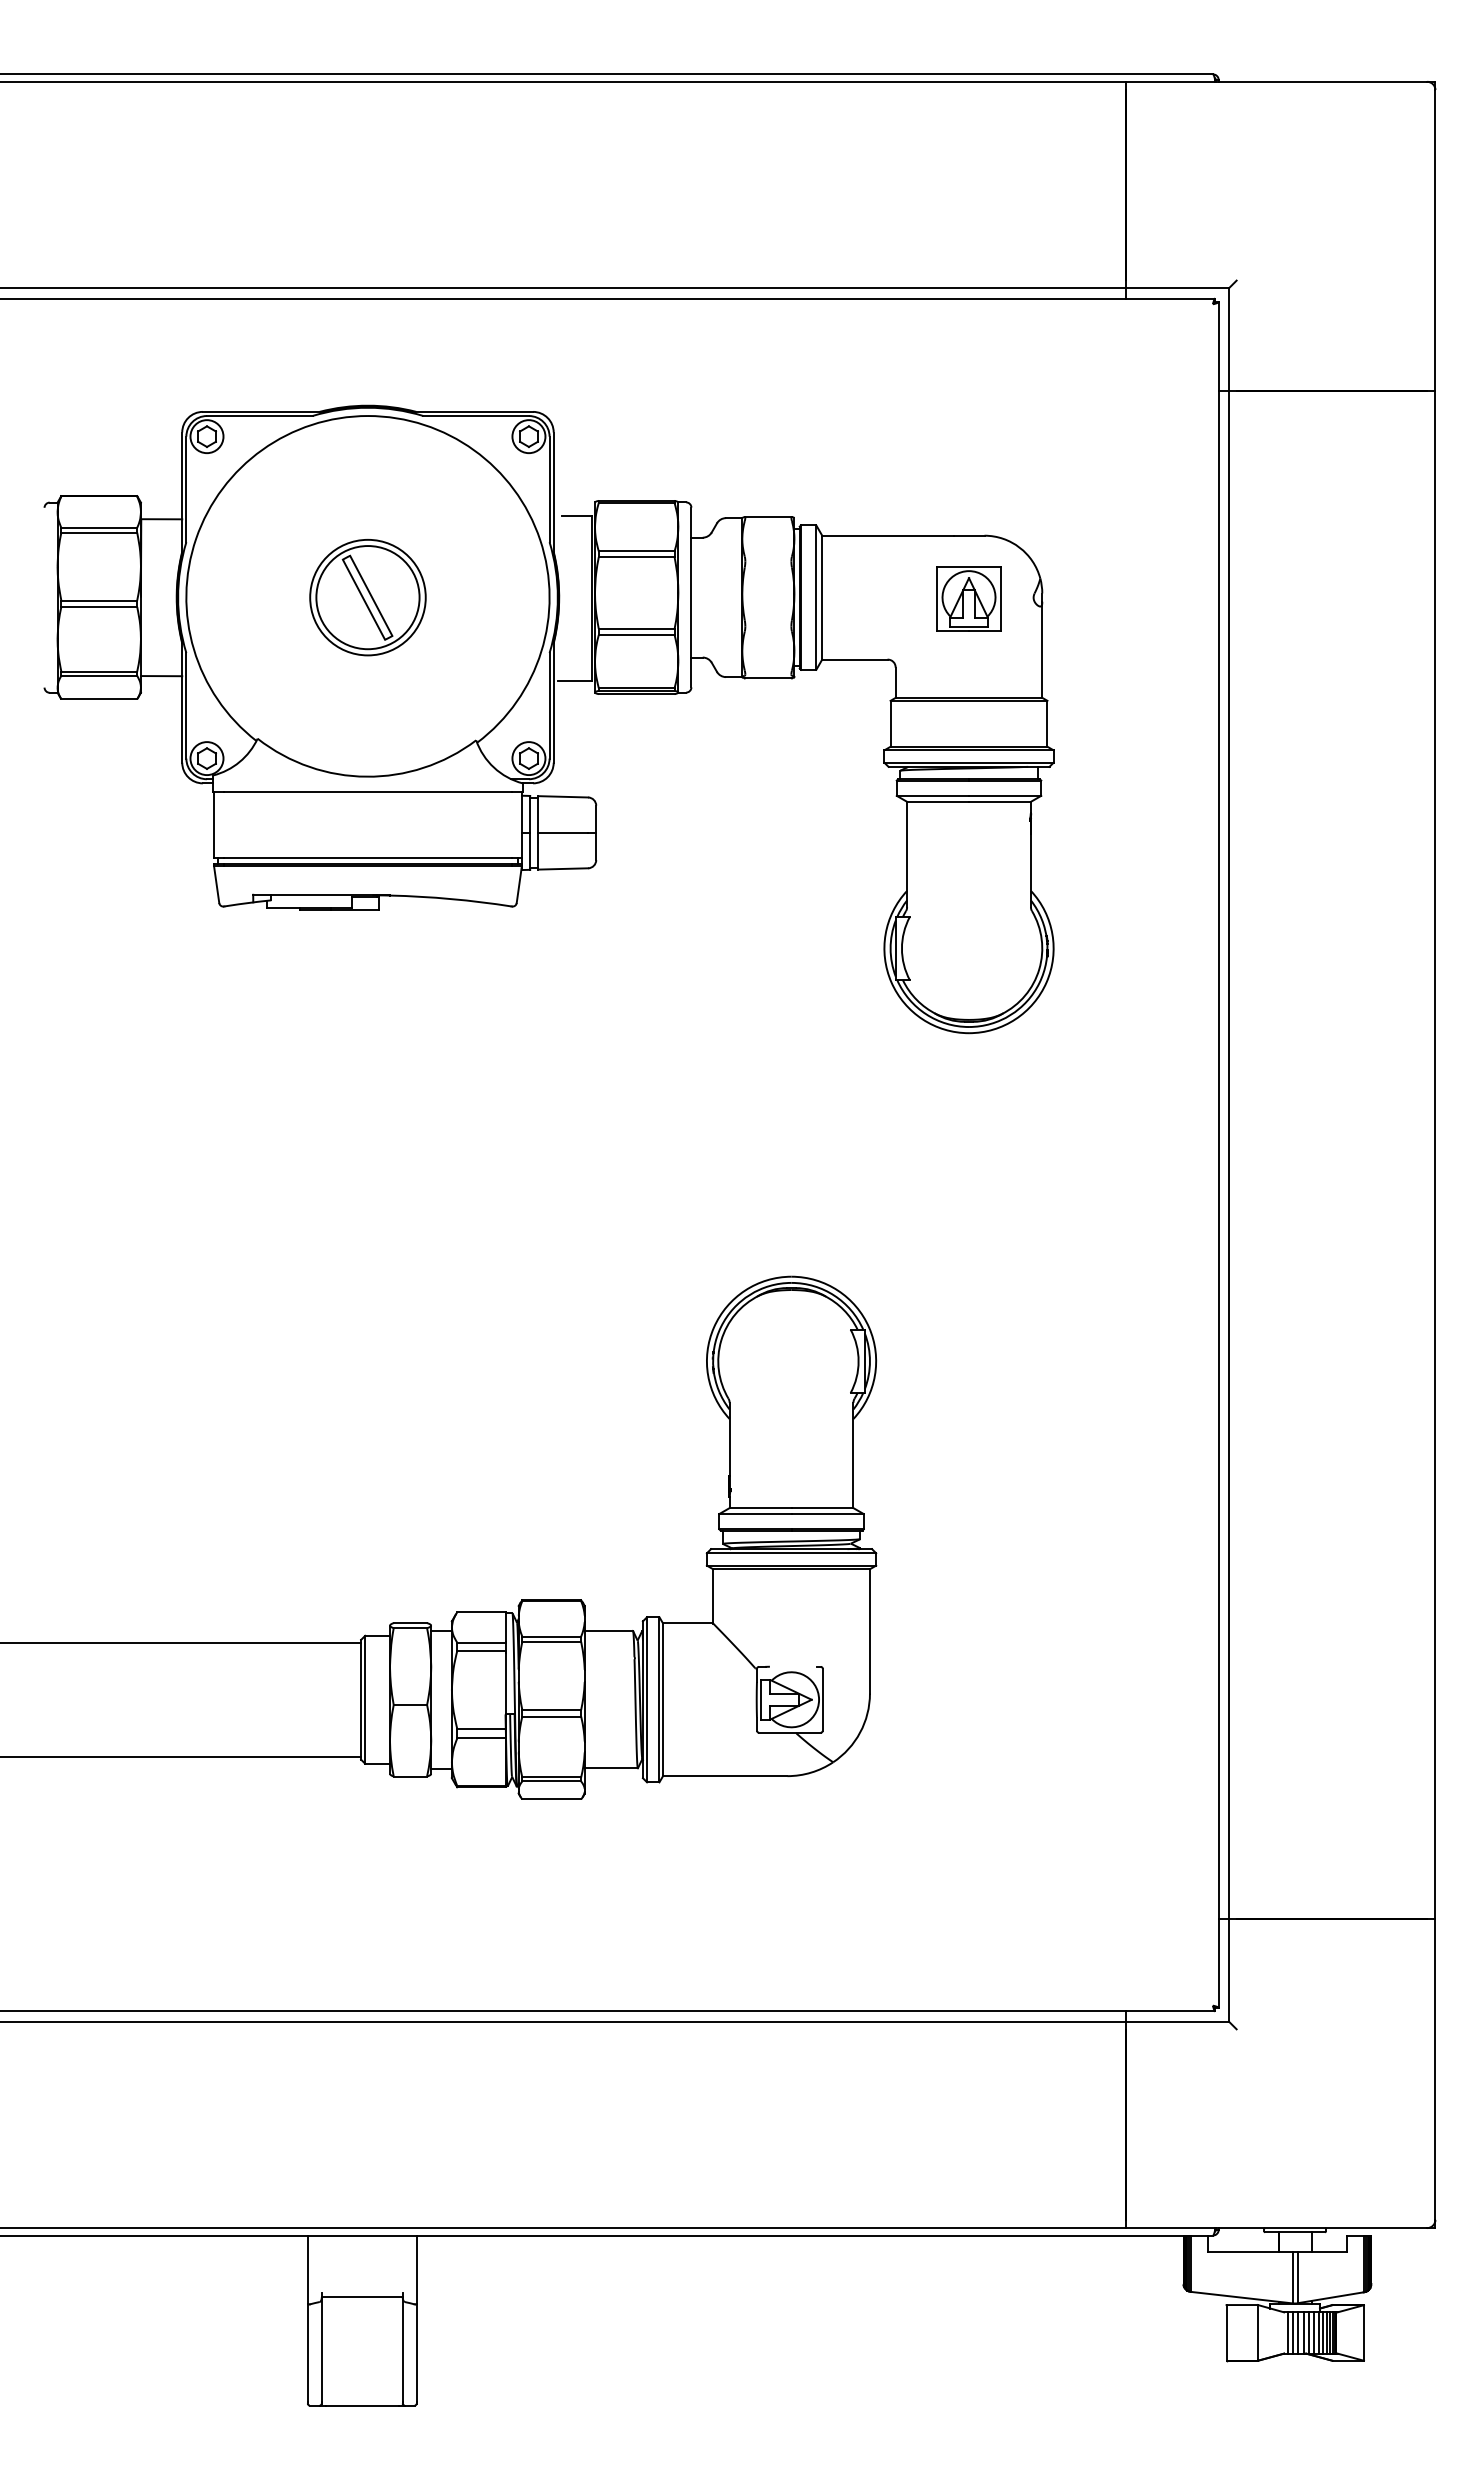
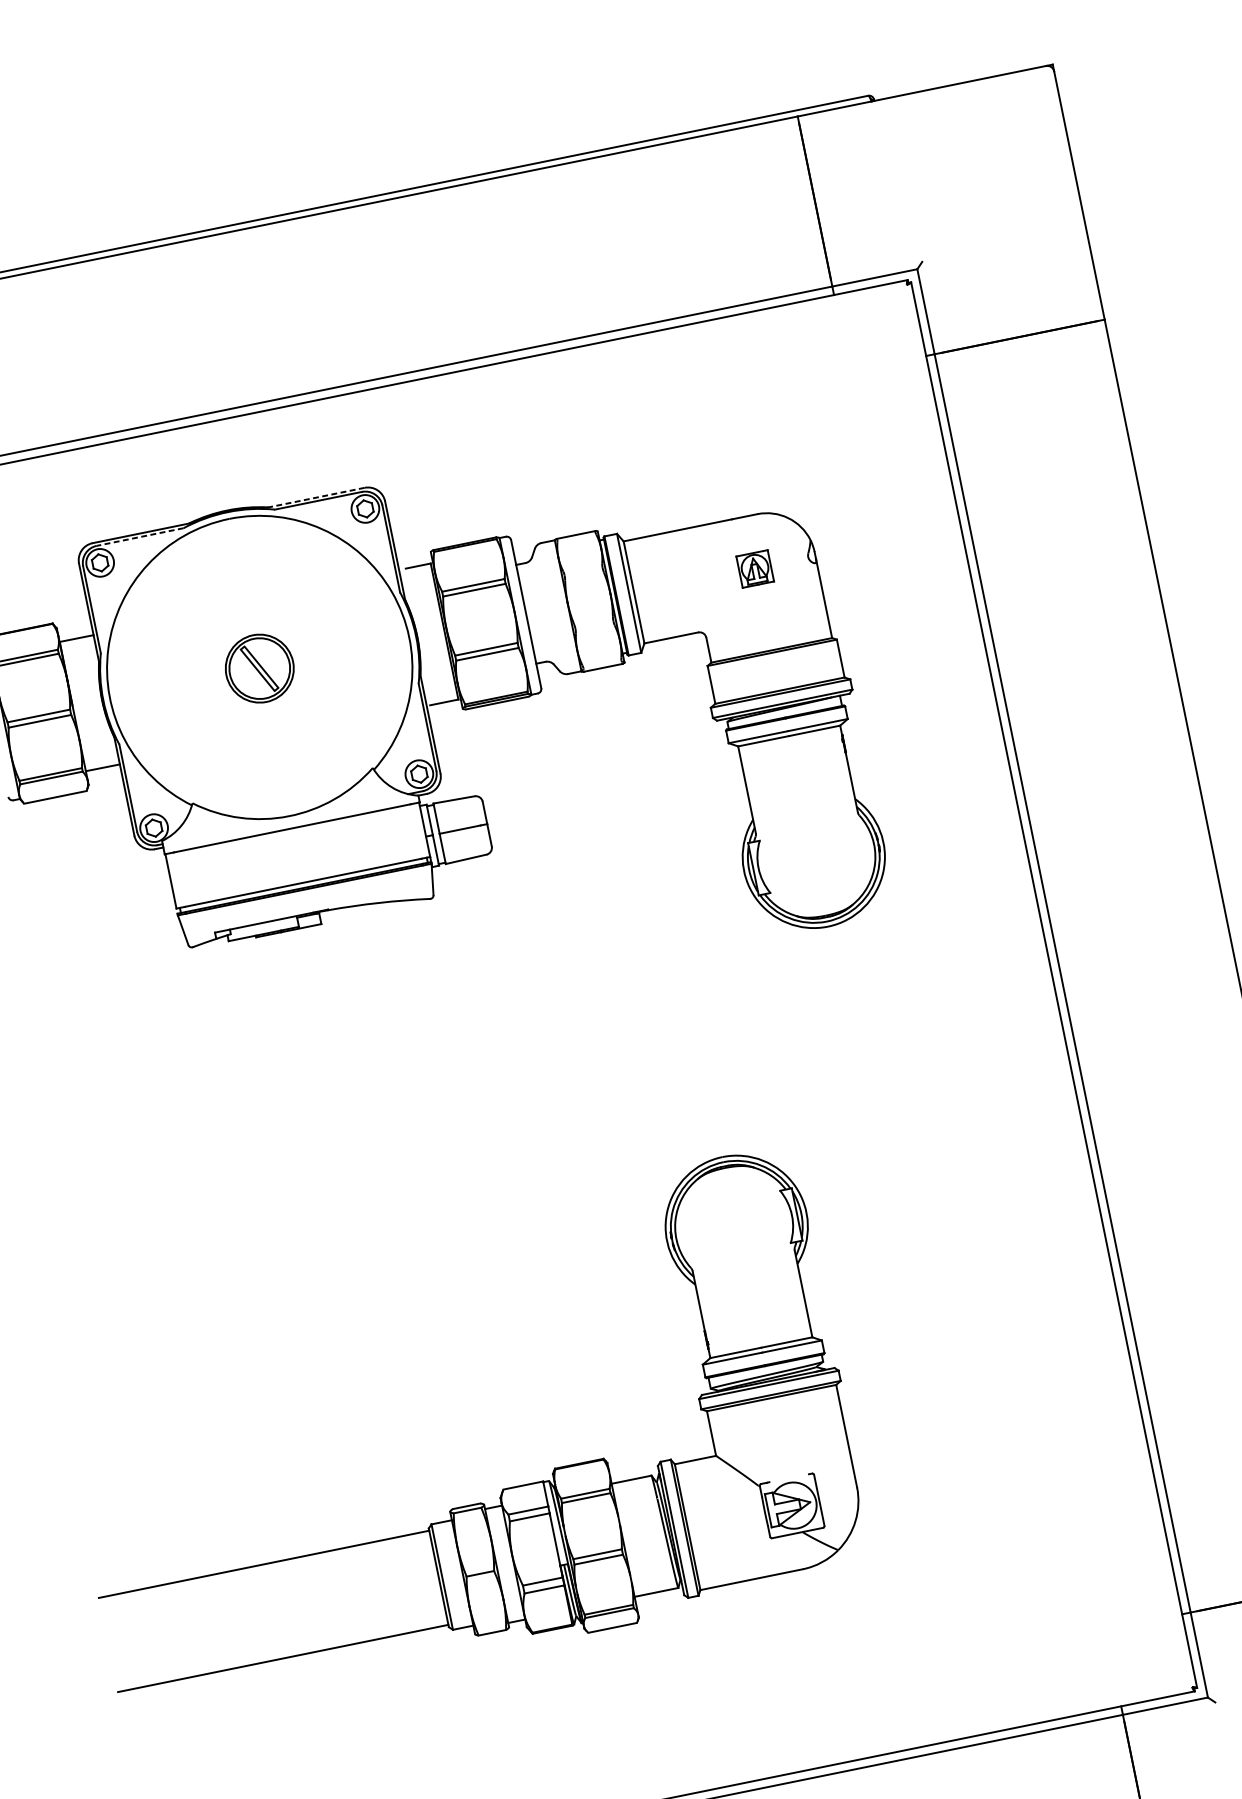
line: (472, 411) -> (314, 497), solid -> dashed
line: (259, 416) -> (140, 537), solid -> dashed
part: (367, 597) -> (259, 668), size x0.7
part: (968, 598) -> (754, 568), size x0.6

